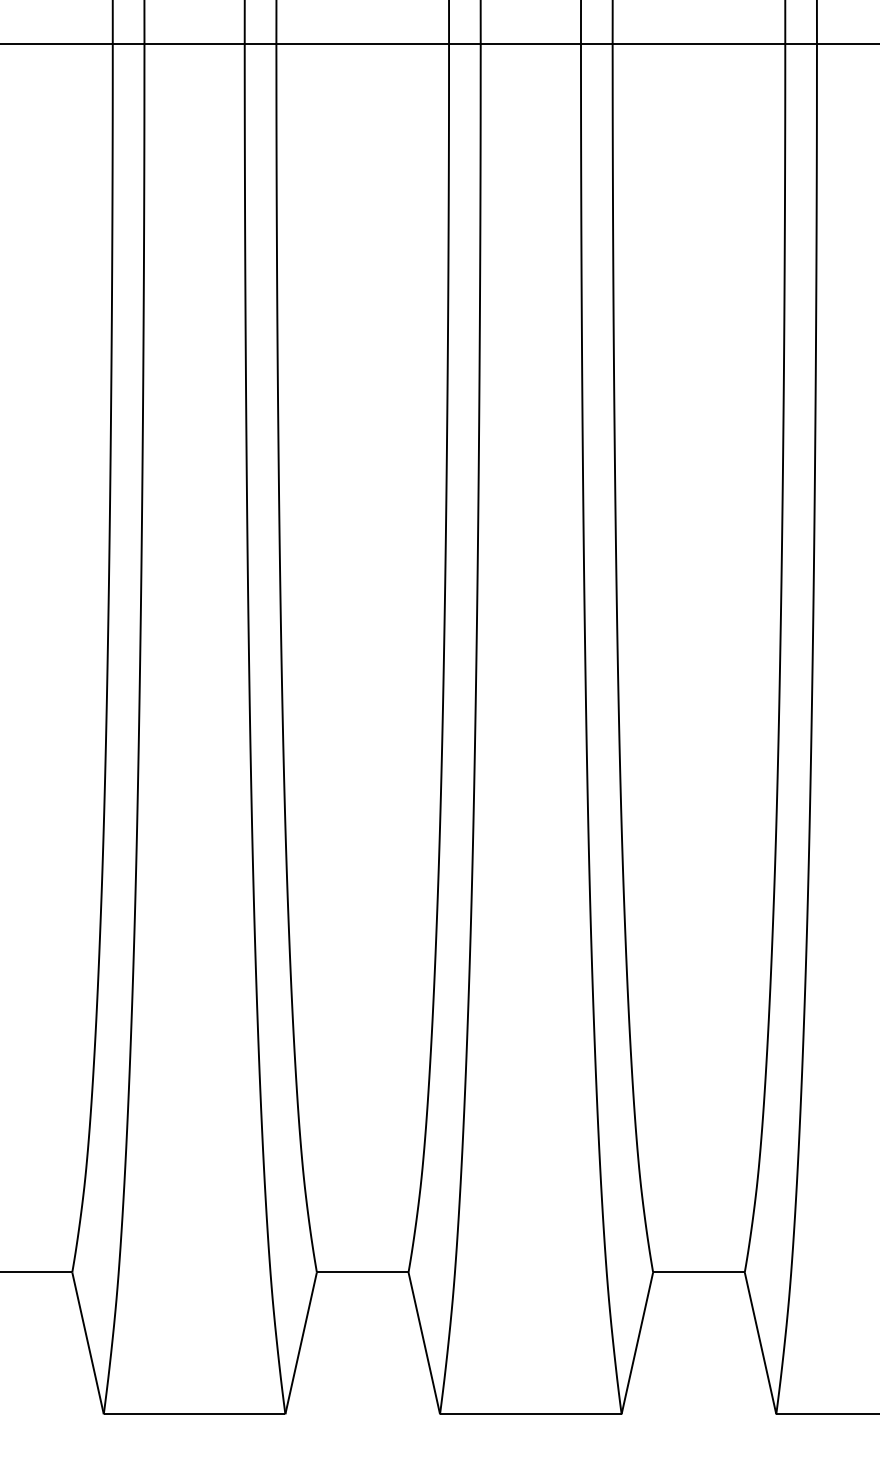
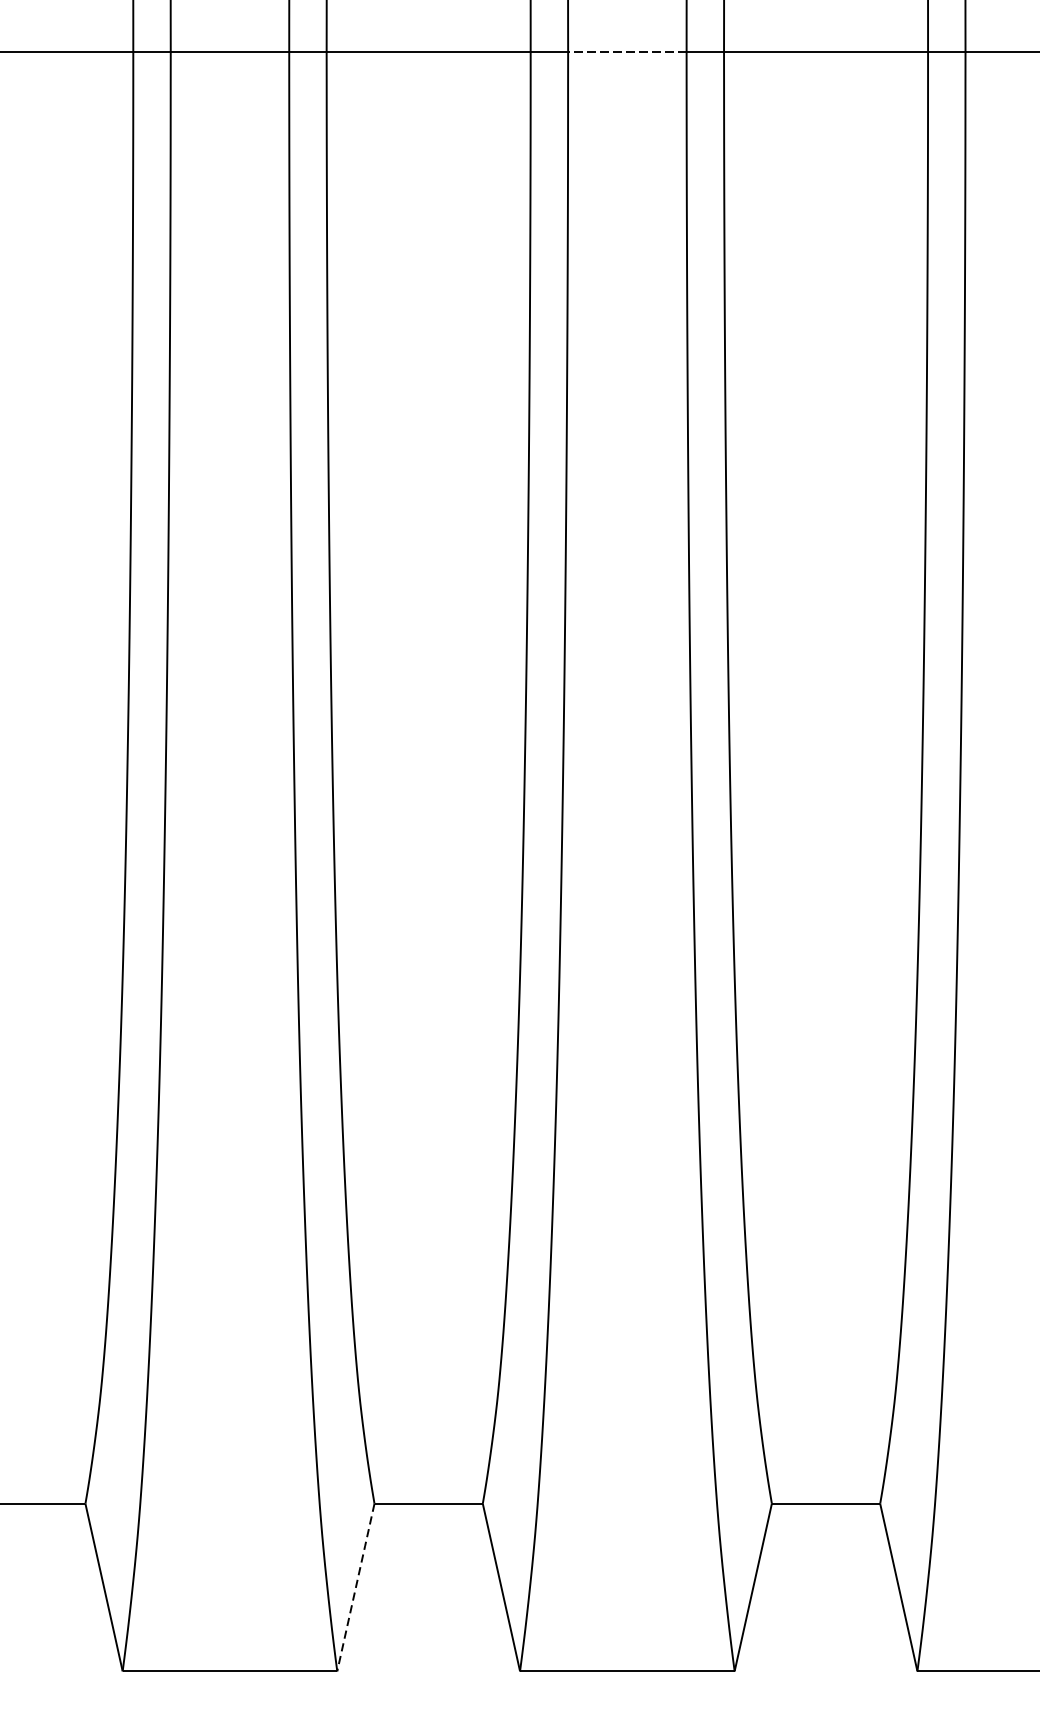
line: (530, 43) -> (626, 51), solid -> dashed
line: (301, 1343) -> (356, 1587), solid -> dashed

